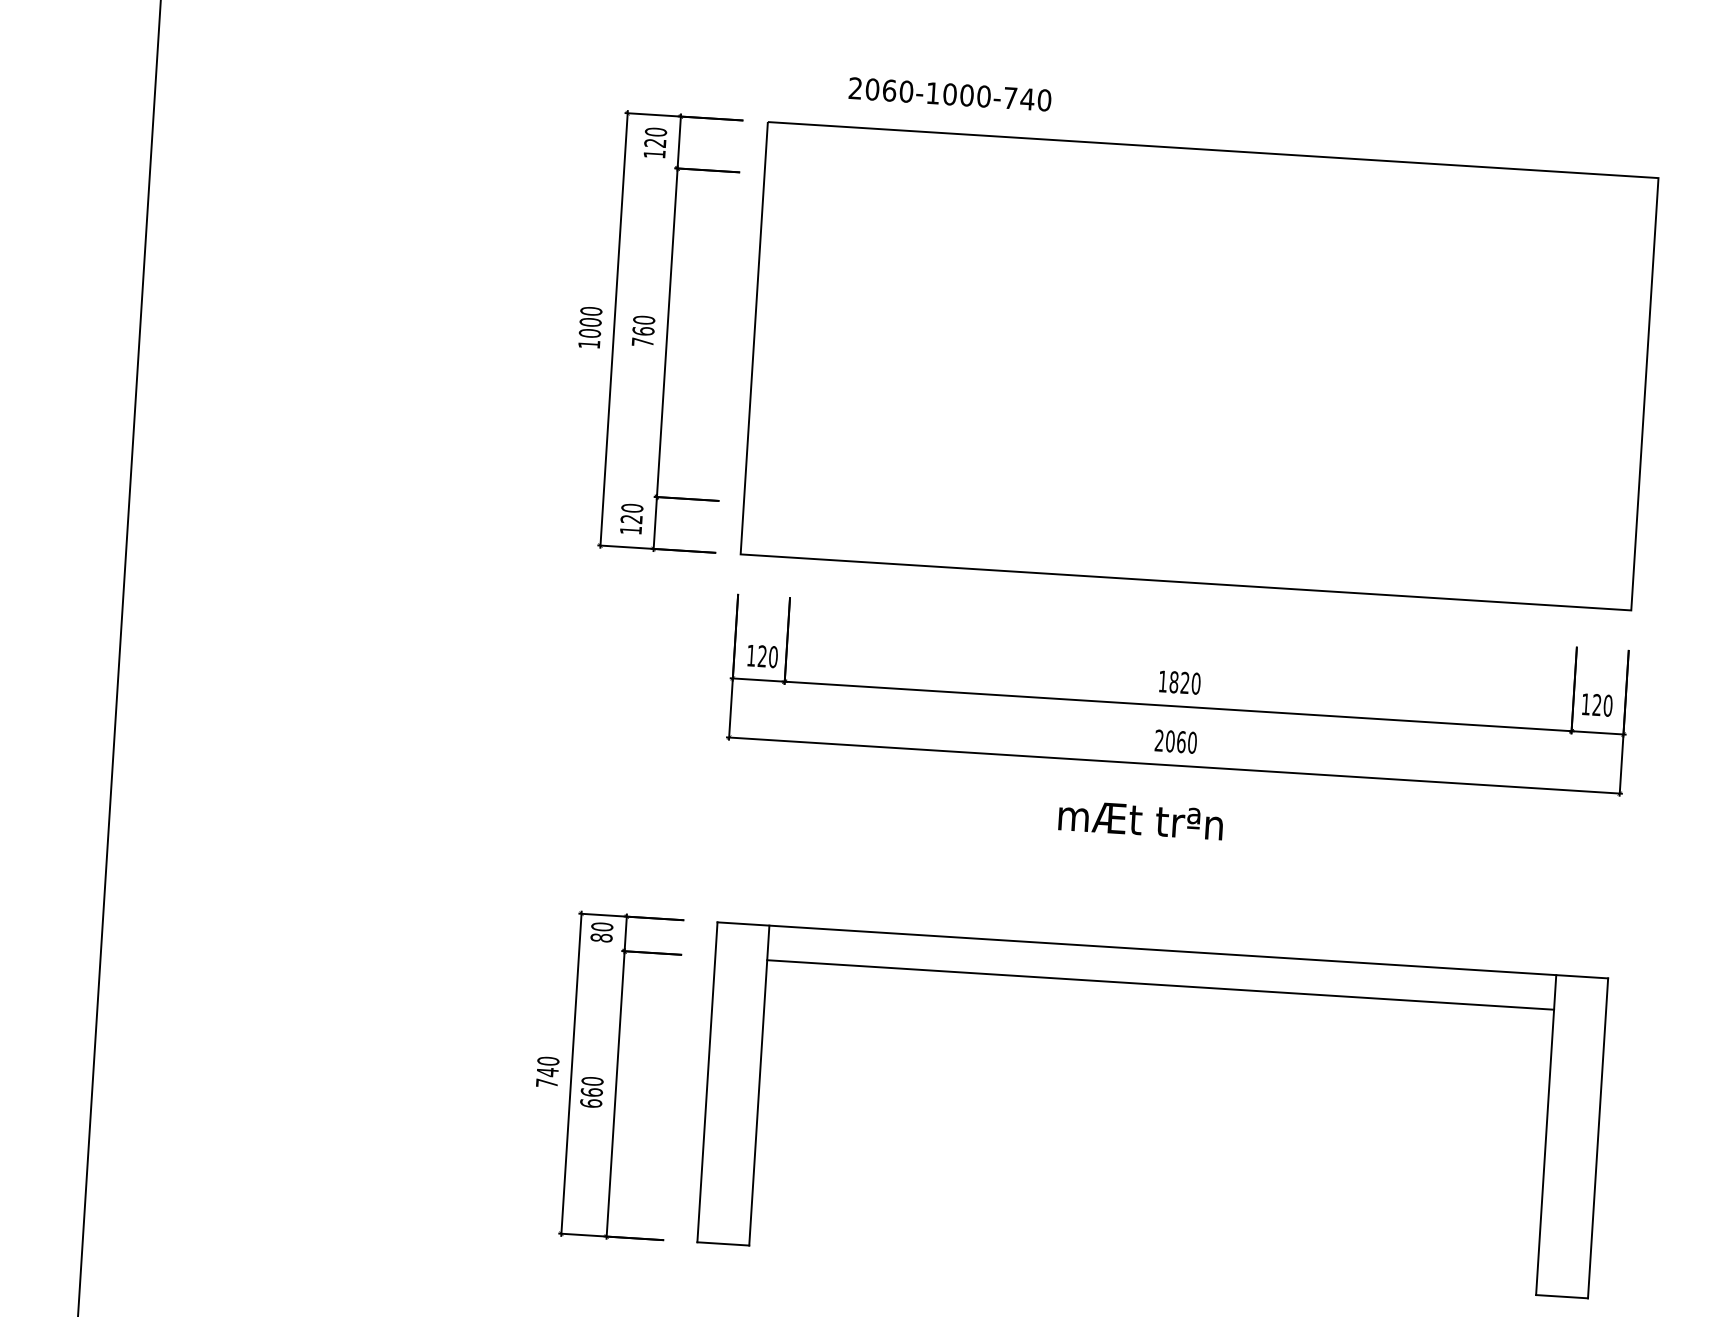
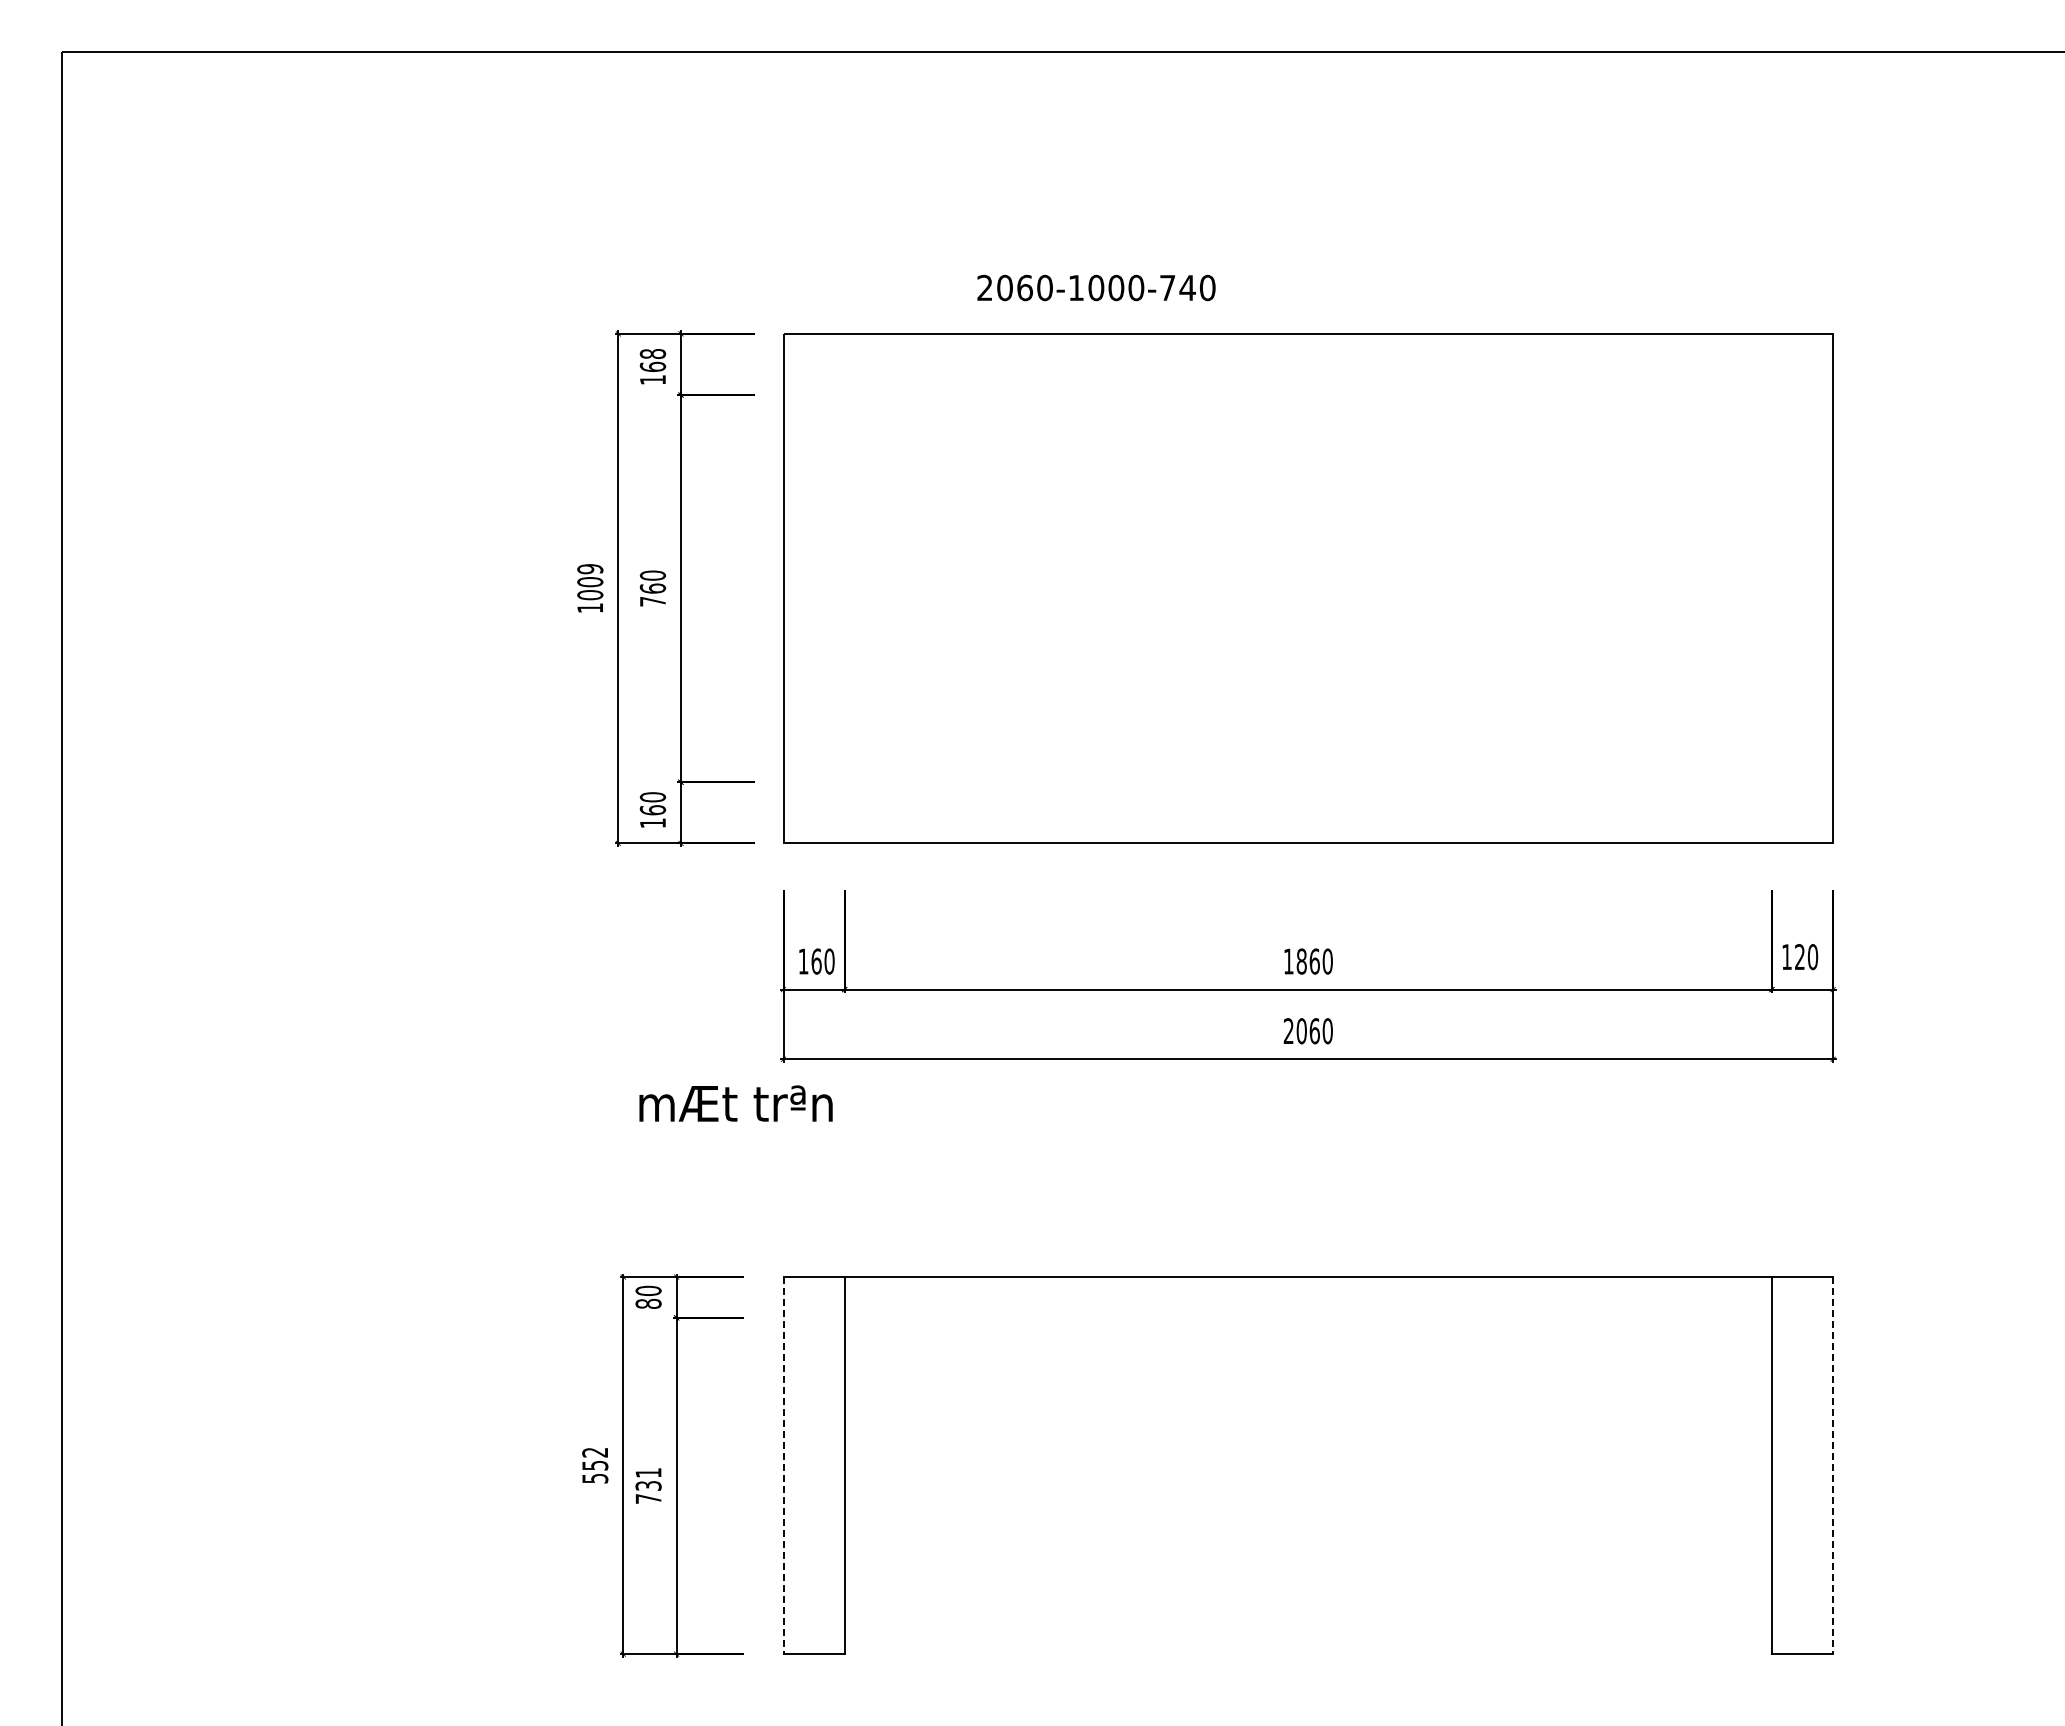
text: (950, 94) -> (1096, 287), moved
text: (655, 136) -> (652, 359), 120 -> 168
text: (591, 311) -> (590, 569), 1000 -> 1009
text: (631, 519) -> (652, 810), 120 -> 160
text: (762, 656) -> (816, 961), 120 -> 160
text: (1184, 682) -> (1314, 961), 1820 -> 1860
text: (1140, 819) -> (735, 1103), moved
line: (1159, 984) -> (1307, 1317), removed
text: (547, 1072) -> (595, 1465), 740 -> 552
line: (707, 1082) -> (783, 1465), solid -> dashed
text: (591, 1092) -> (648, 1485), 660 -> 731
line: (1598, 1138) -> (1833, 1465), solid -> dashed

